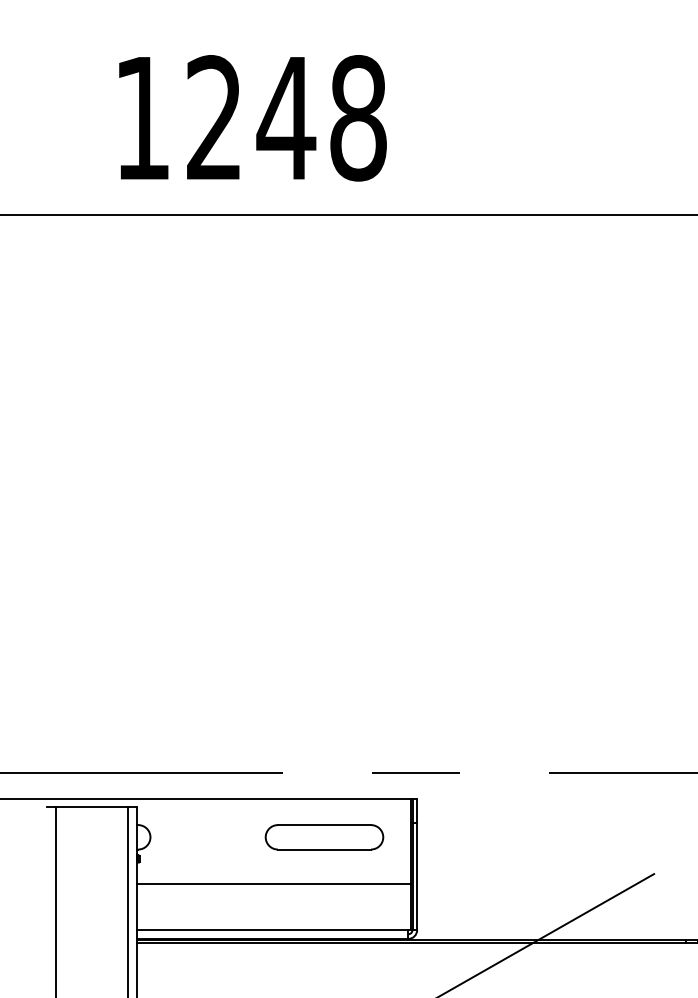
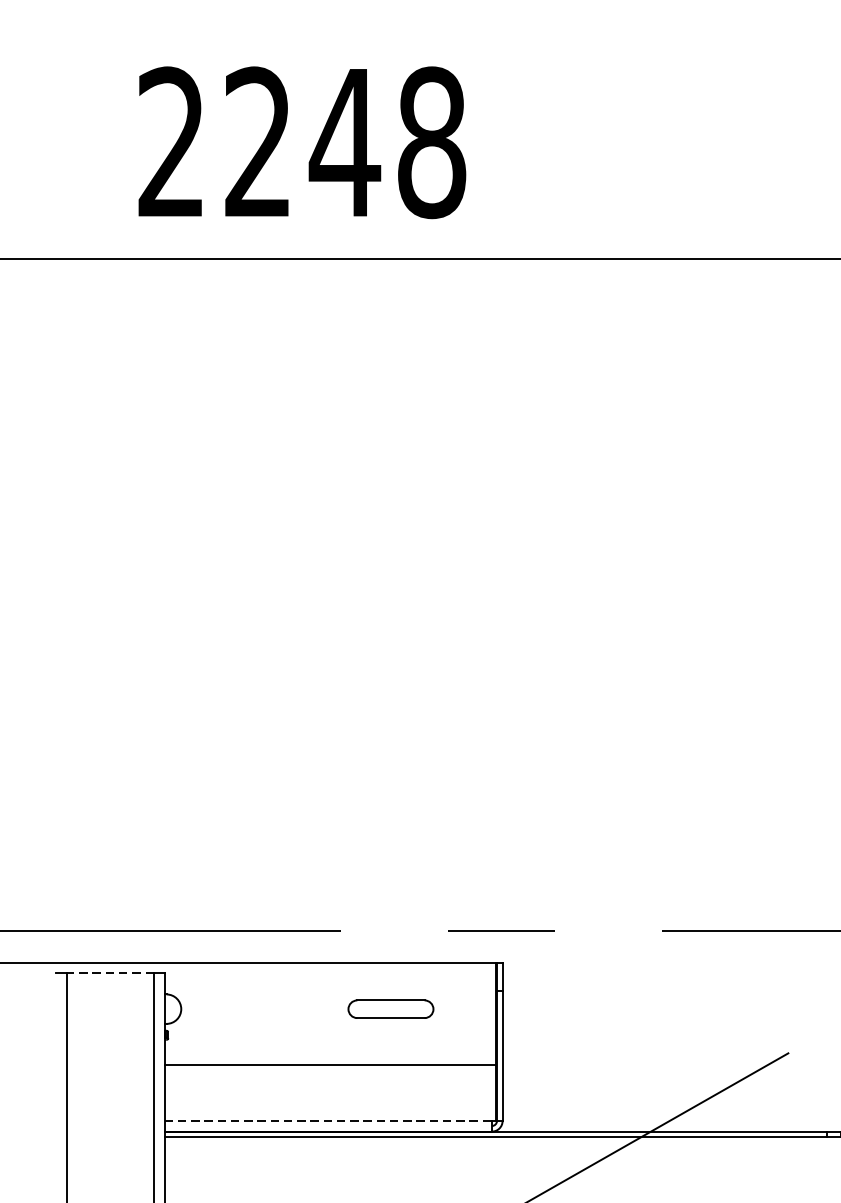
text: (141, 117) -> (170, 141), 1248 -> 2248
line: (91, 807) -> (110, 973), solid -> dashed
part: (324, 837) -> (390, 1009), size x0.6
line: (272, 930) -> (328, 1121), solid -> dashed

